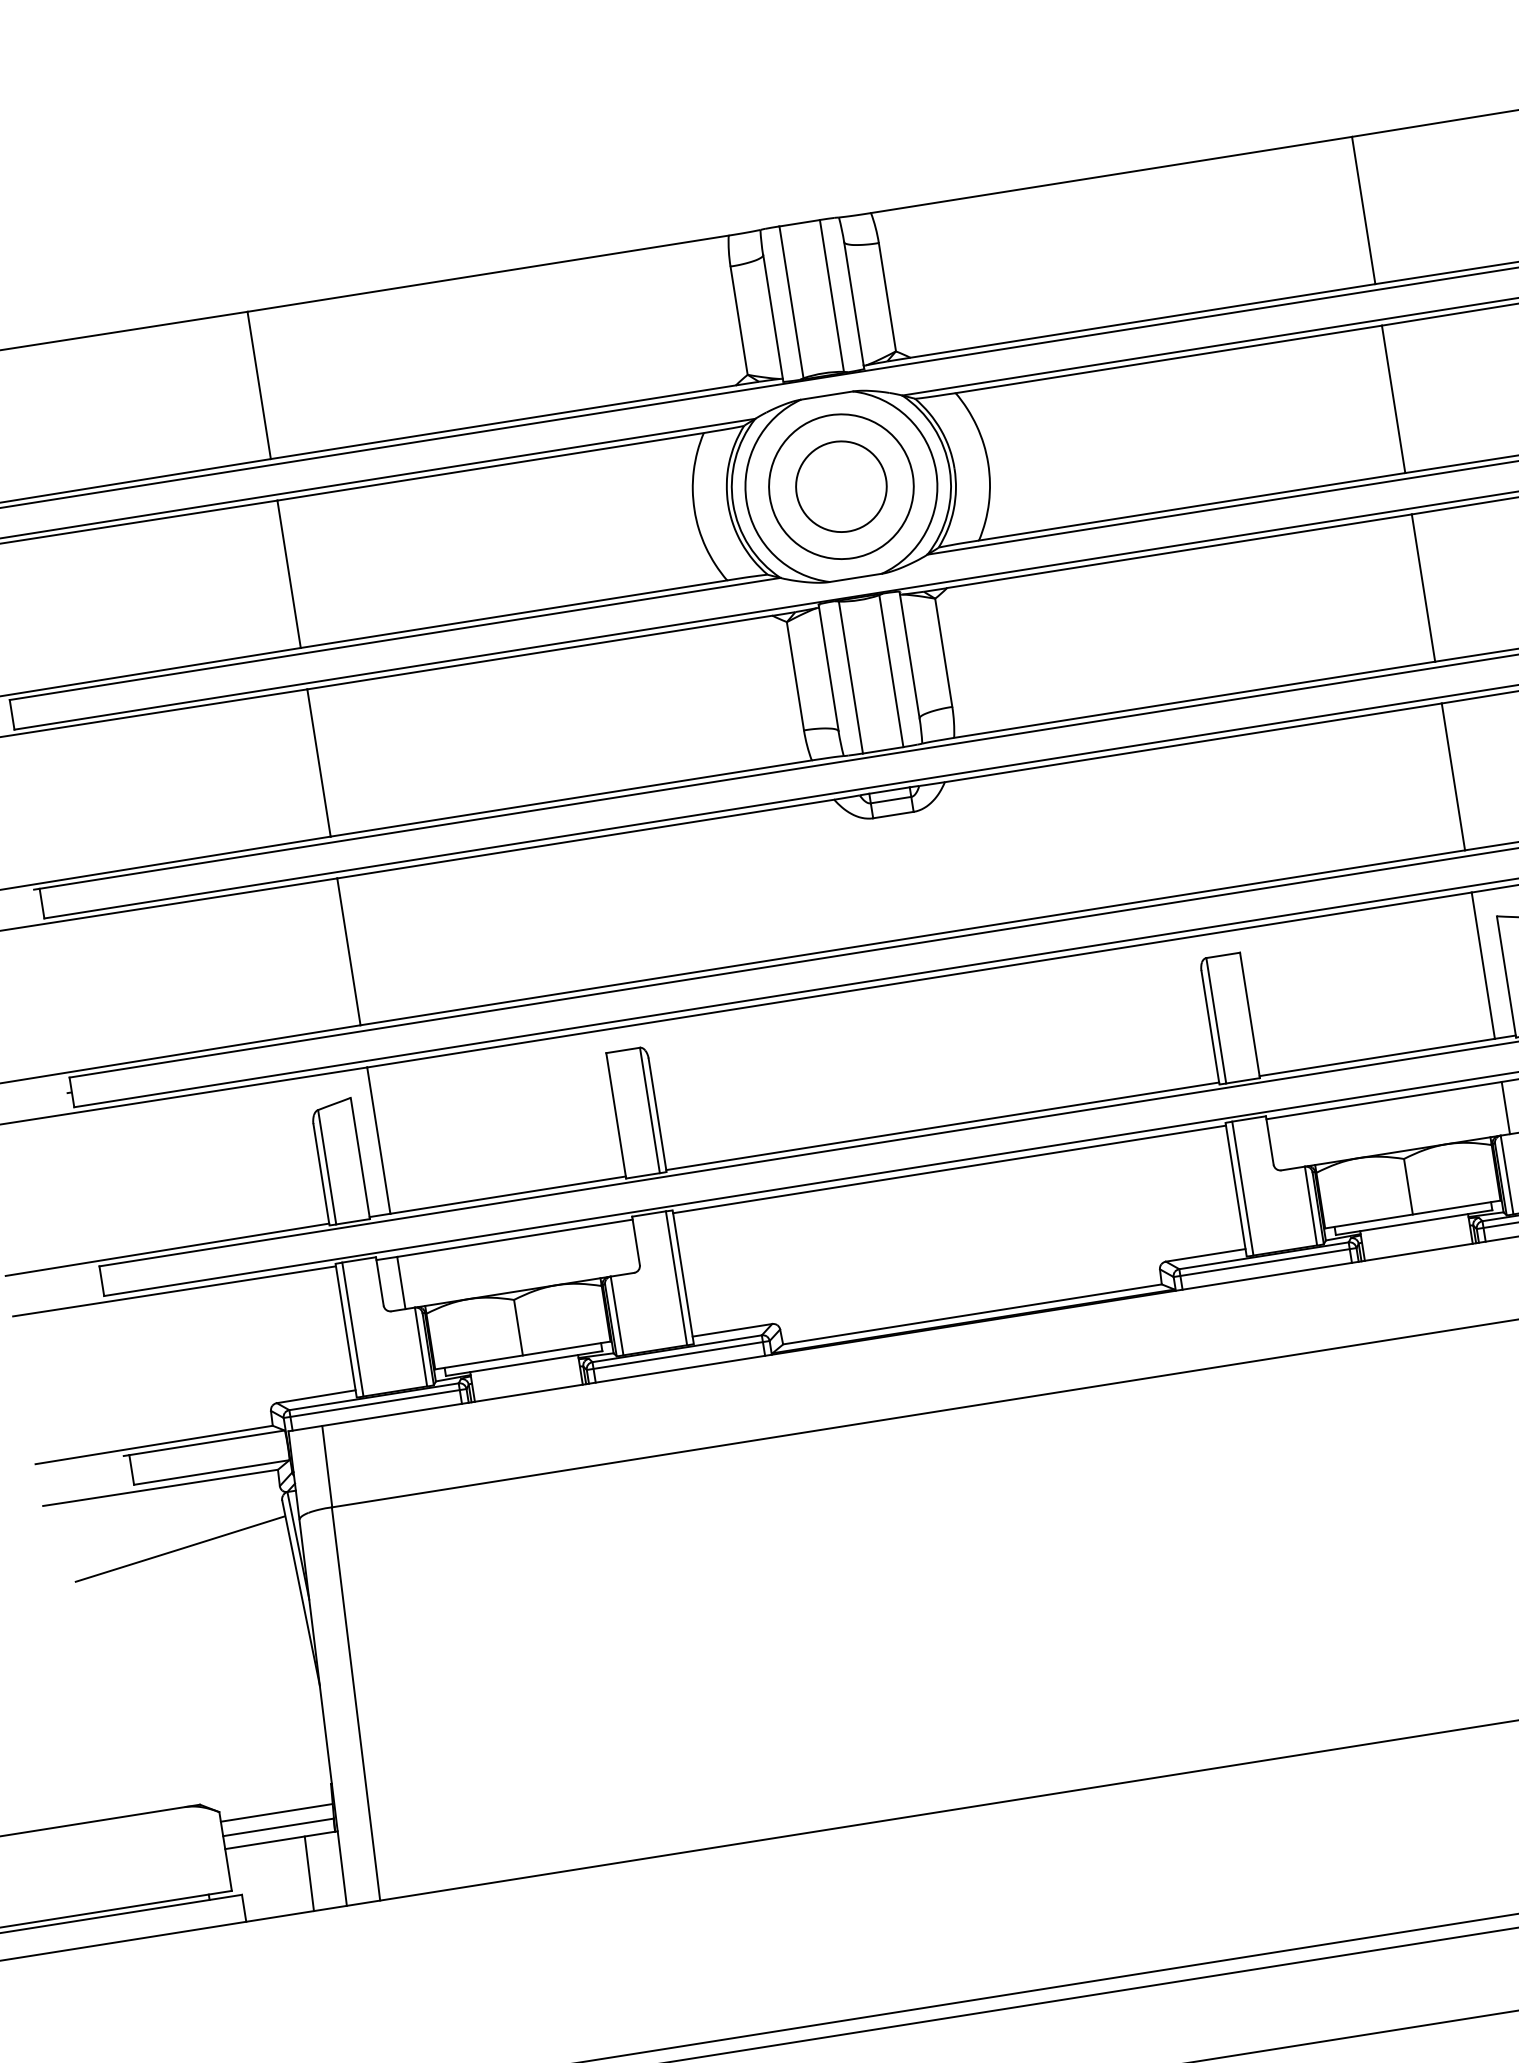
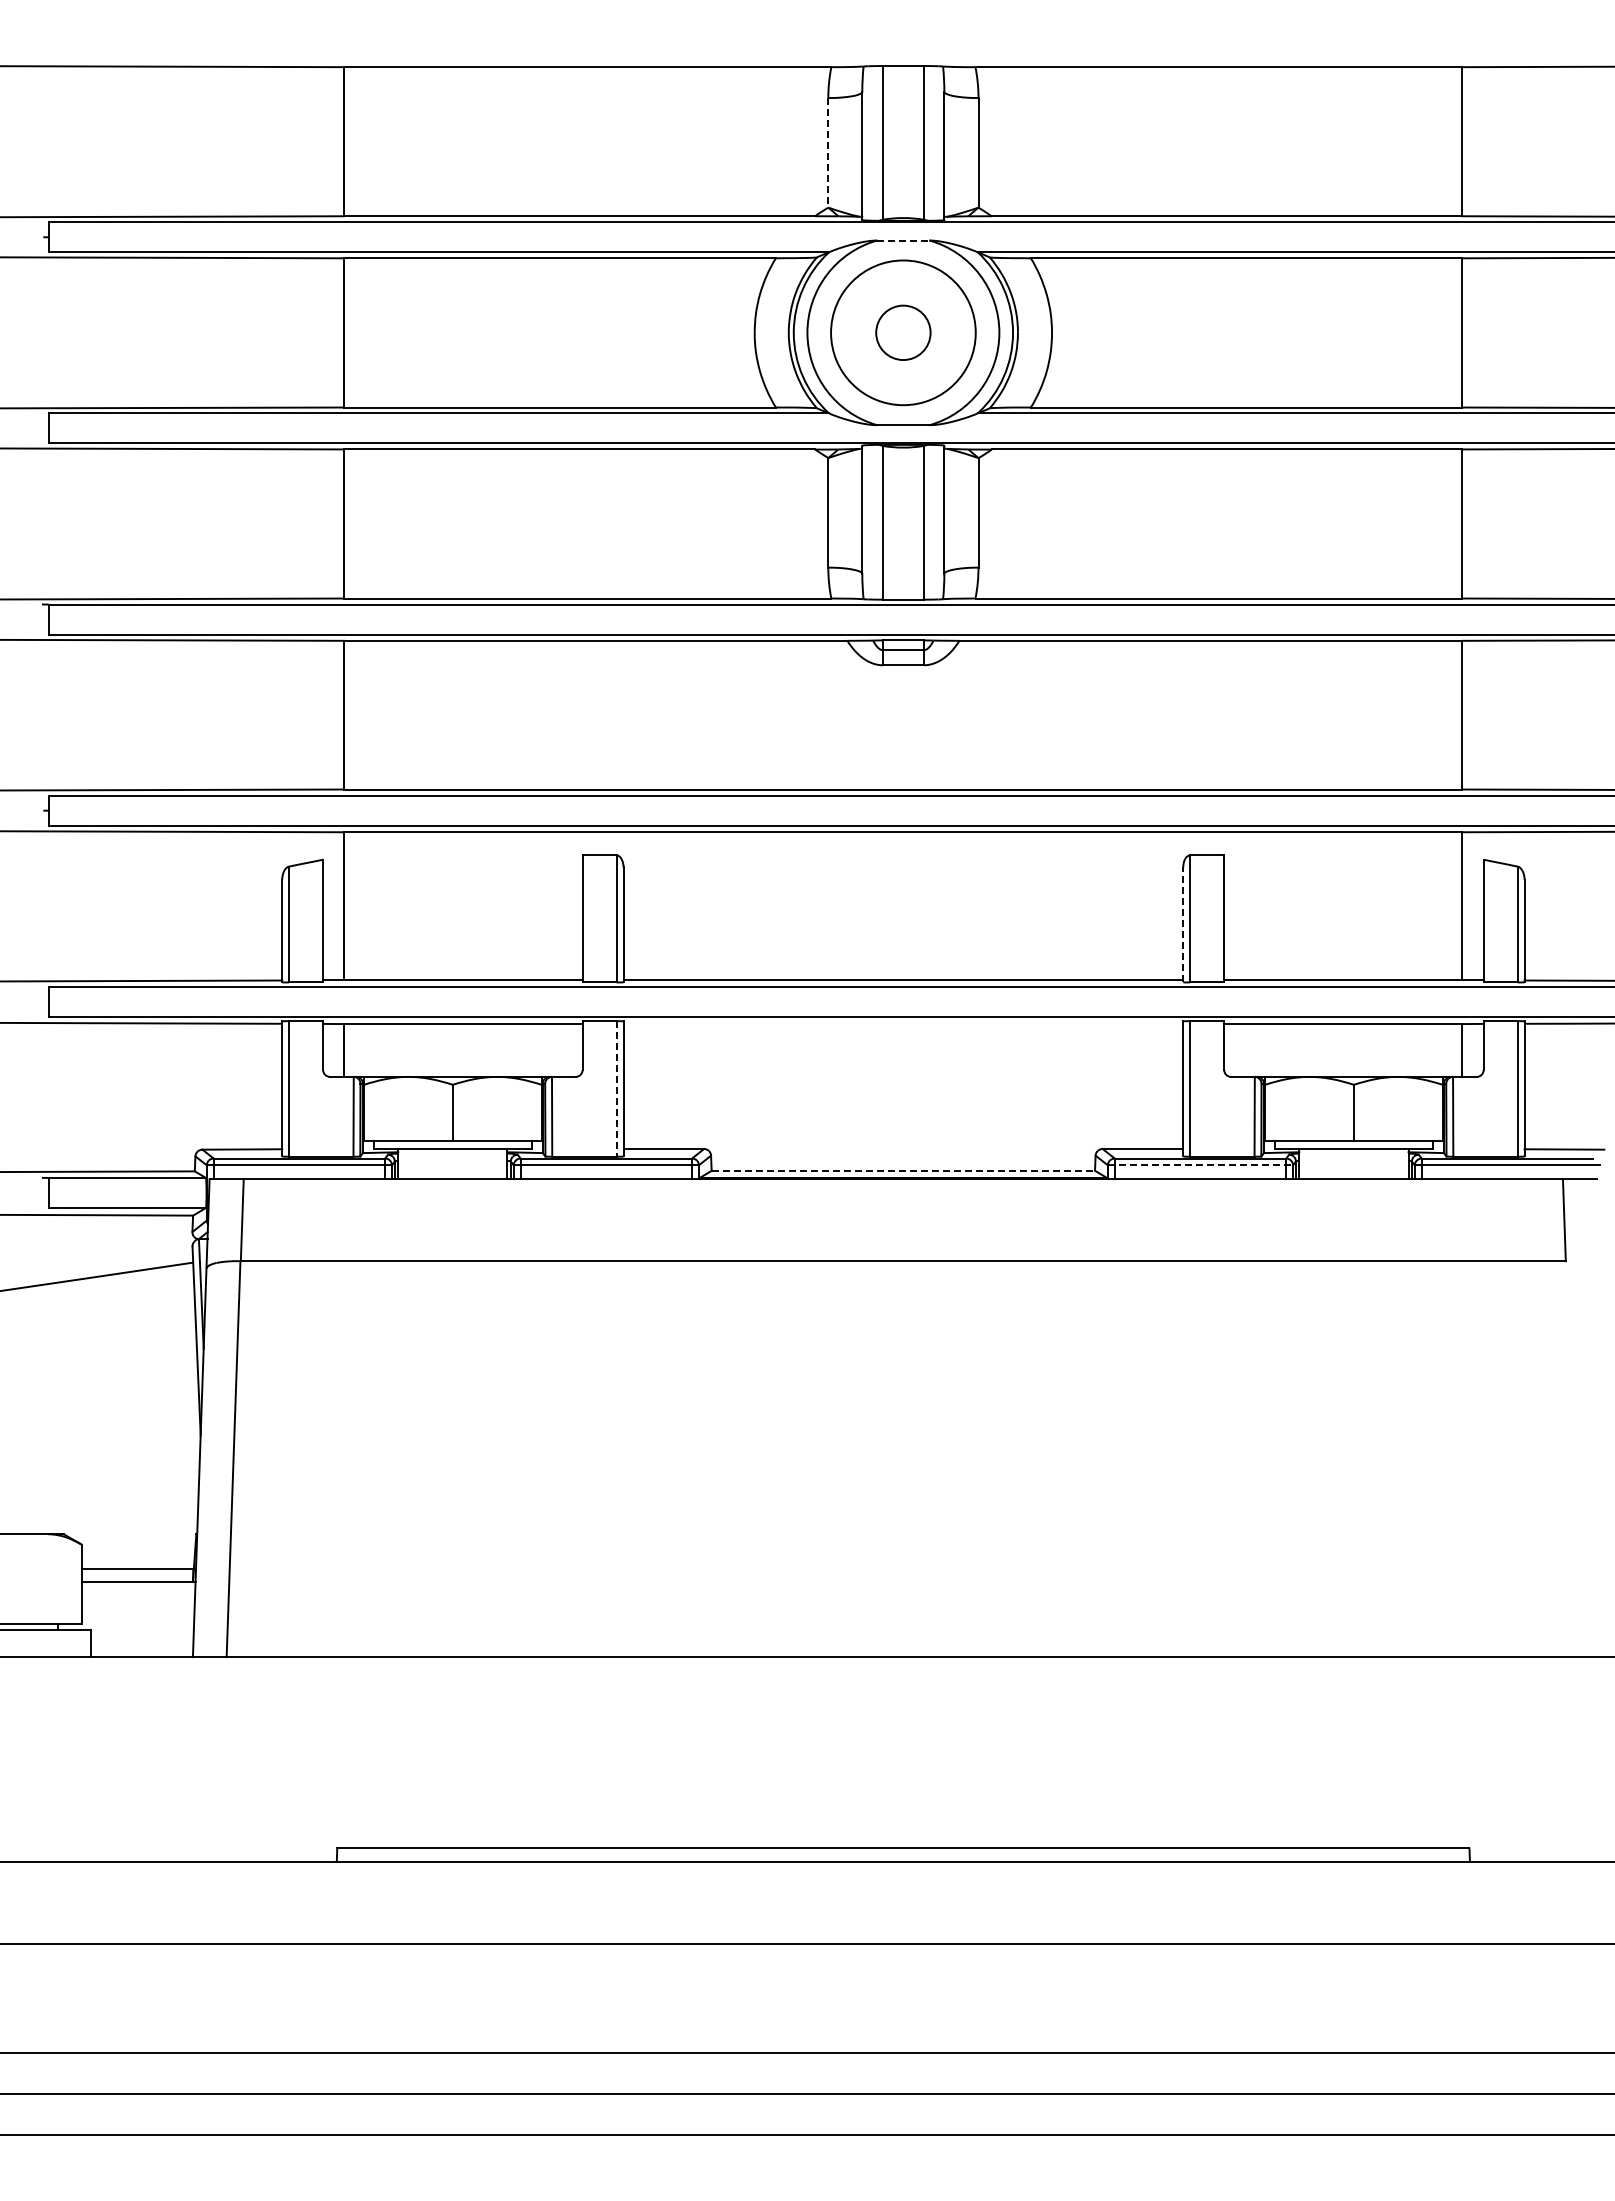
line: (739, 320) -> (828, 152), solid -> dashed
line: (827, 395) -> (903, 240), solid -> dashed
circle: (841, 486) -> (903, 332), size x0.6
line: (1210, 1027) -> (1183, 924), solid -> dashed
line: (949, 1169) -> (903, 1024), removed
line: (1265, 1262) -> (1200, 1165), solid -> dashed
line: (676, 1277) -> (616, 1088), solid -> dashed
line: (972, 1314) -> (903, 1170), solid -> dashed
line: (276, 1813) -> (137, 1554), removed
line: (308, 1873) -> (160, 1619), removed

